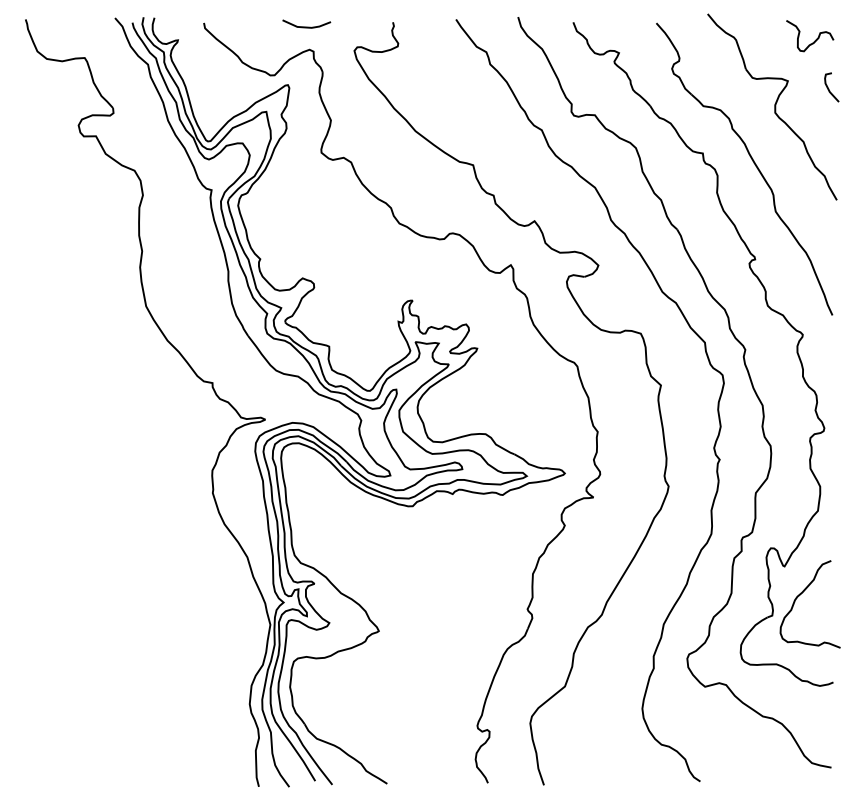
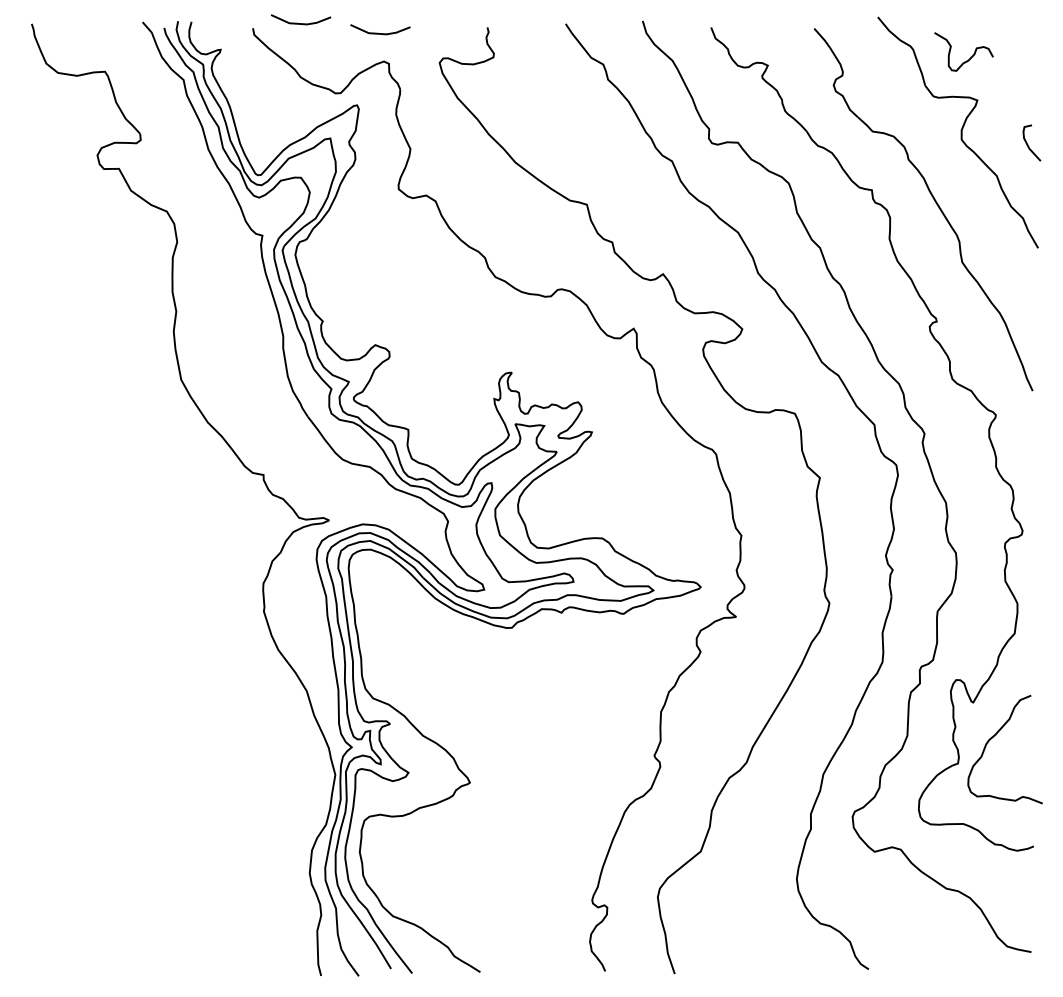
line: (242, 18) -> (300, 22), added
curve: (814, 40) -> (969, 57), moved
curve: (829, 88) -> (1028, 144), moved

